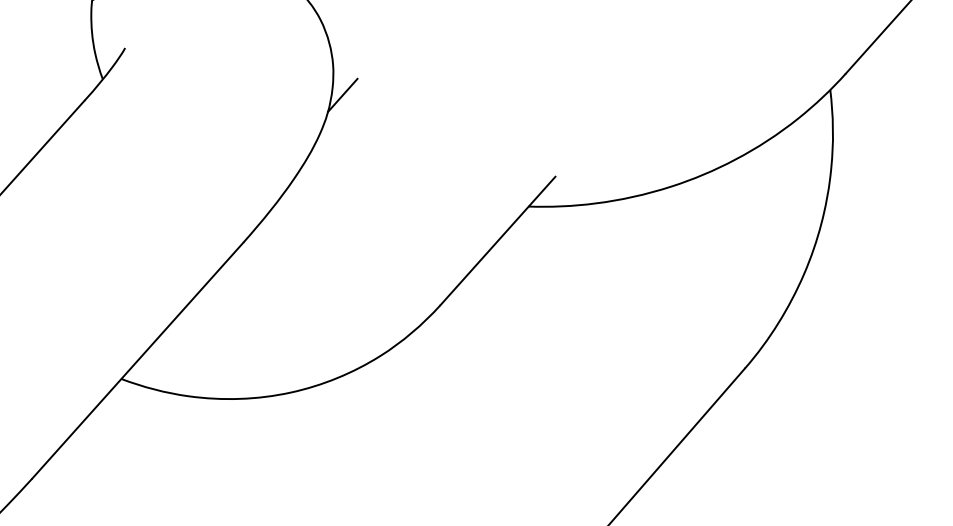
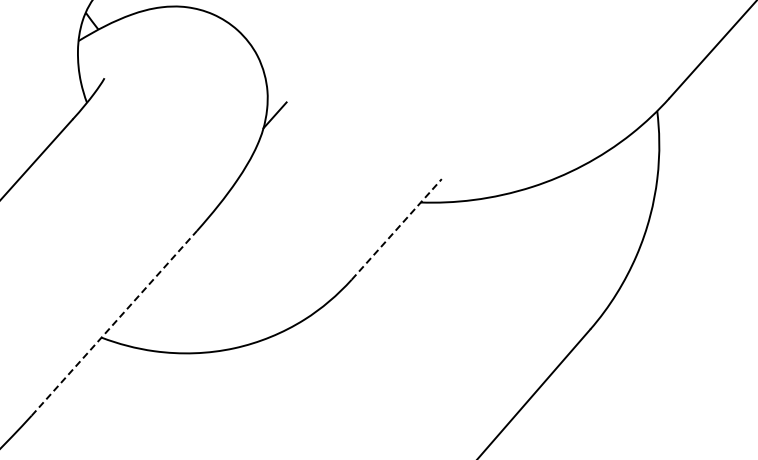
line: (497, 241) -> (396, 229), solid -> dashed
line: (137, 359) -> (114, 322), solid -> dashed

